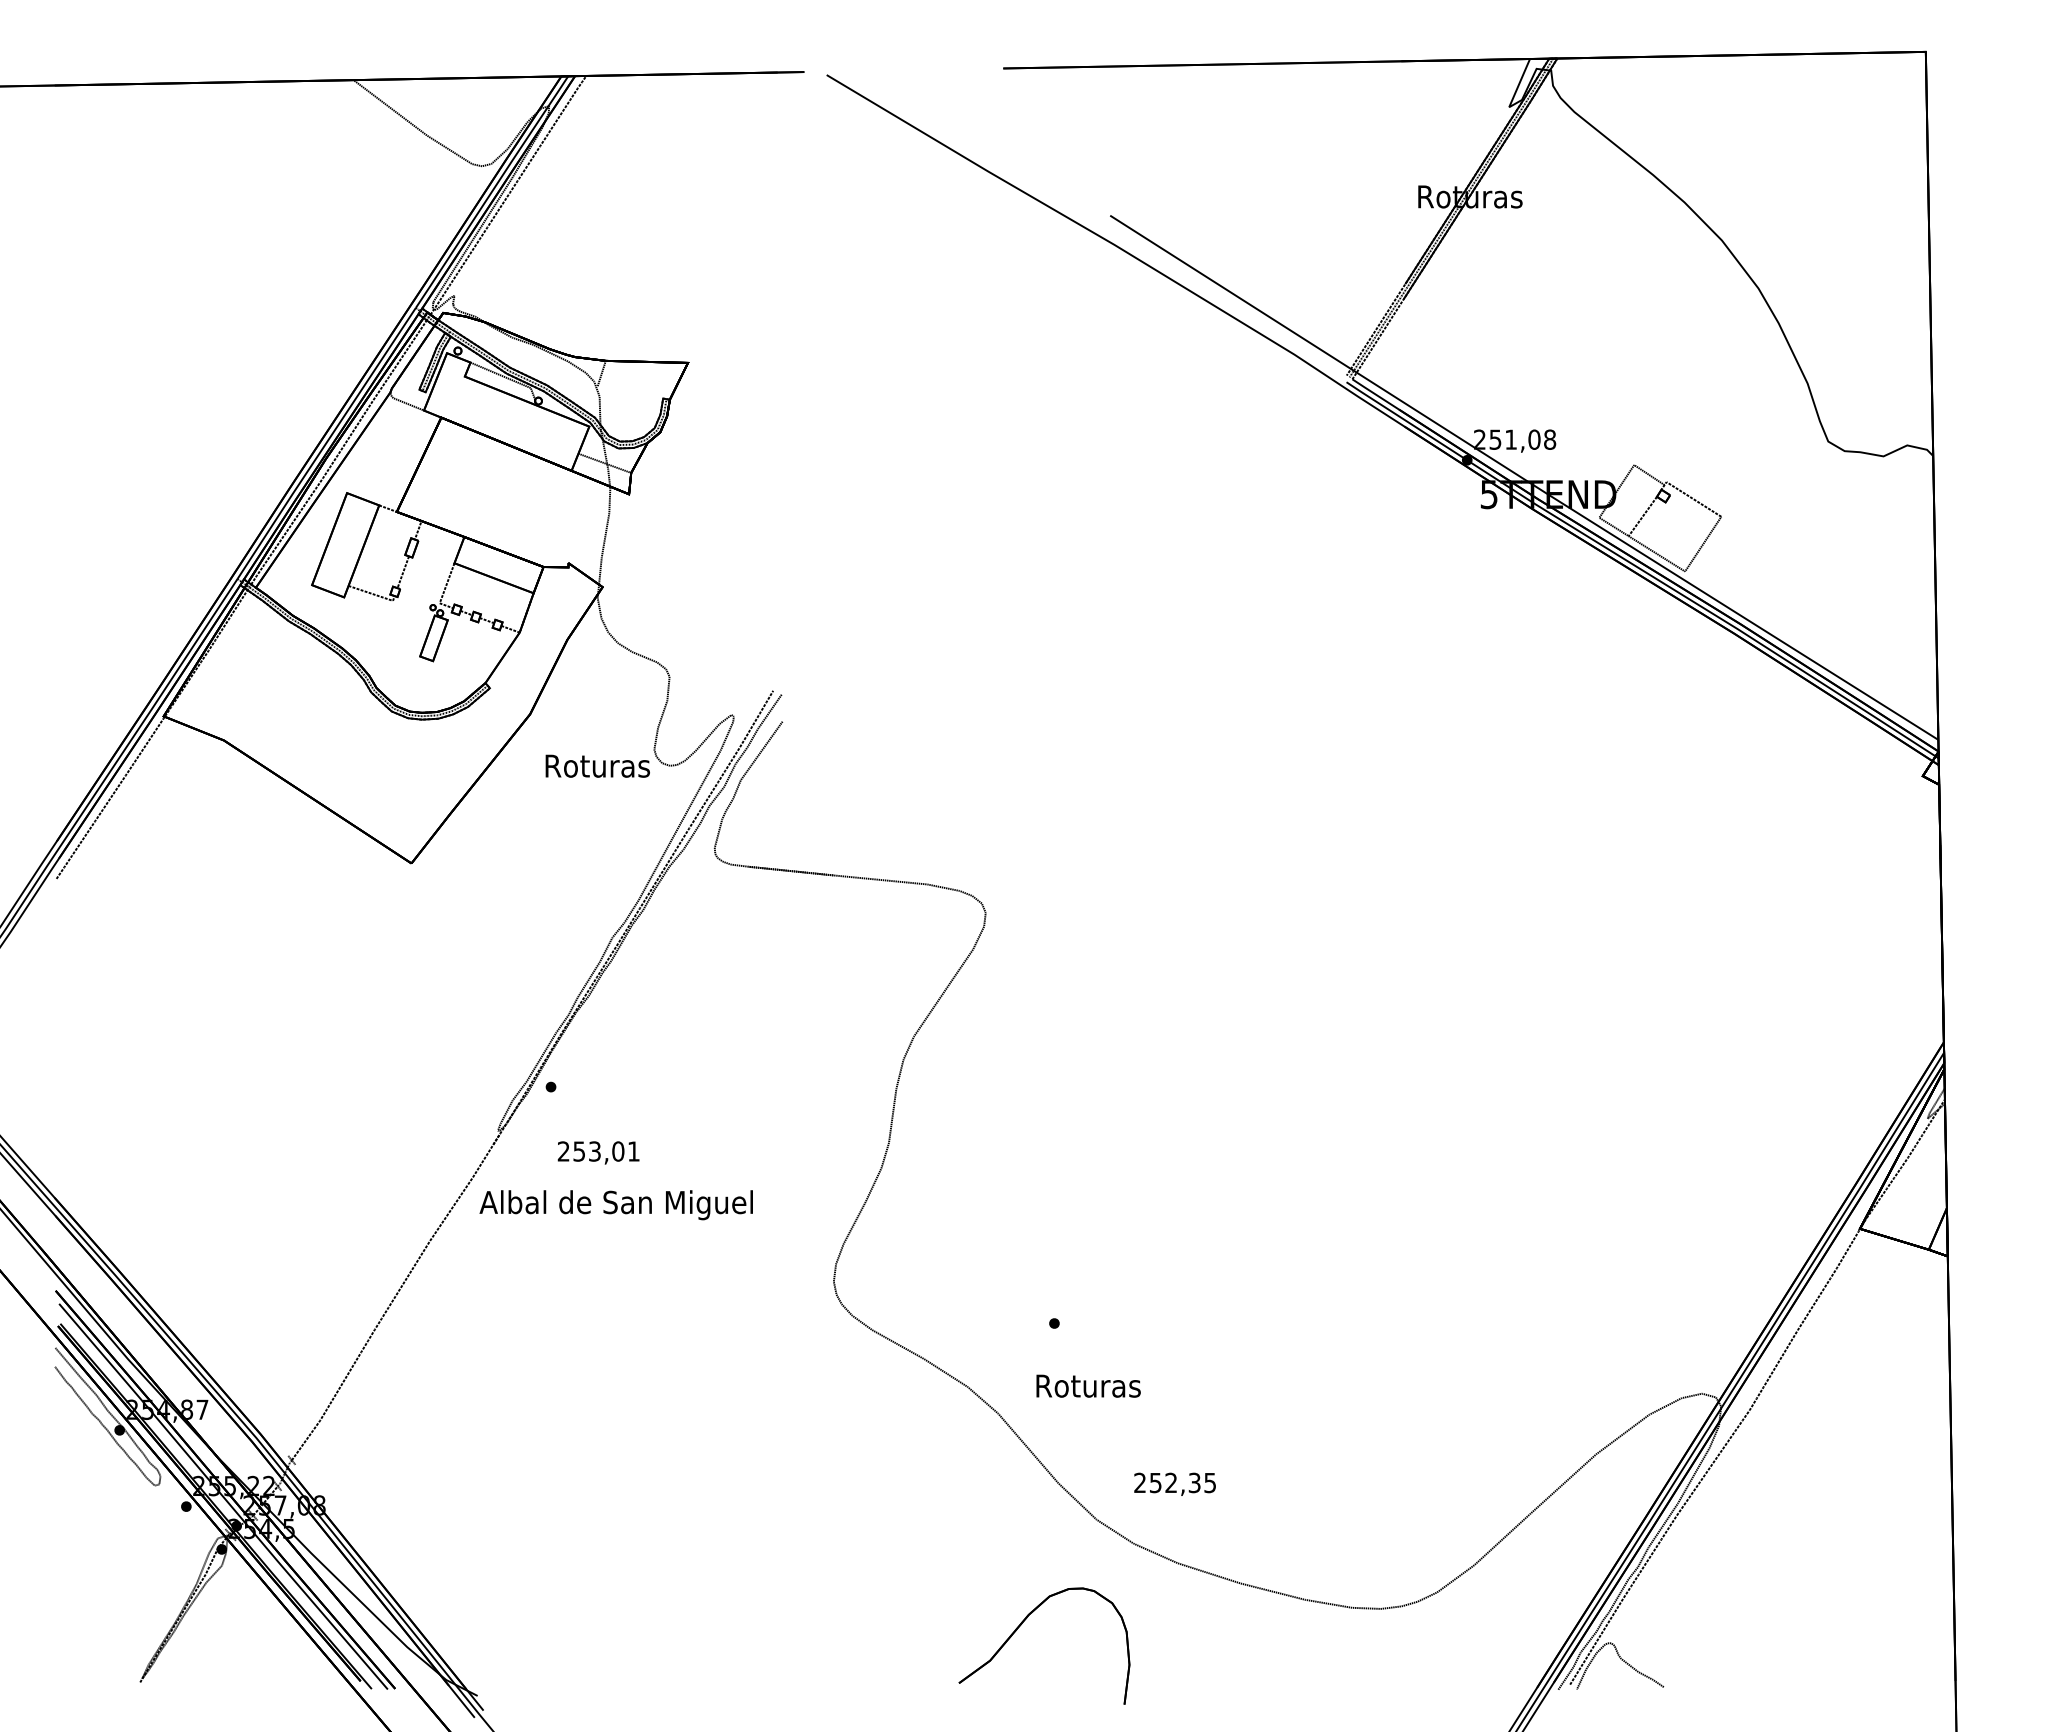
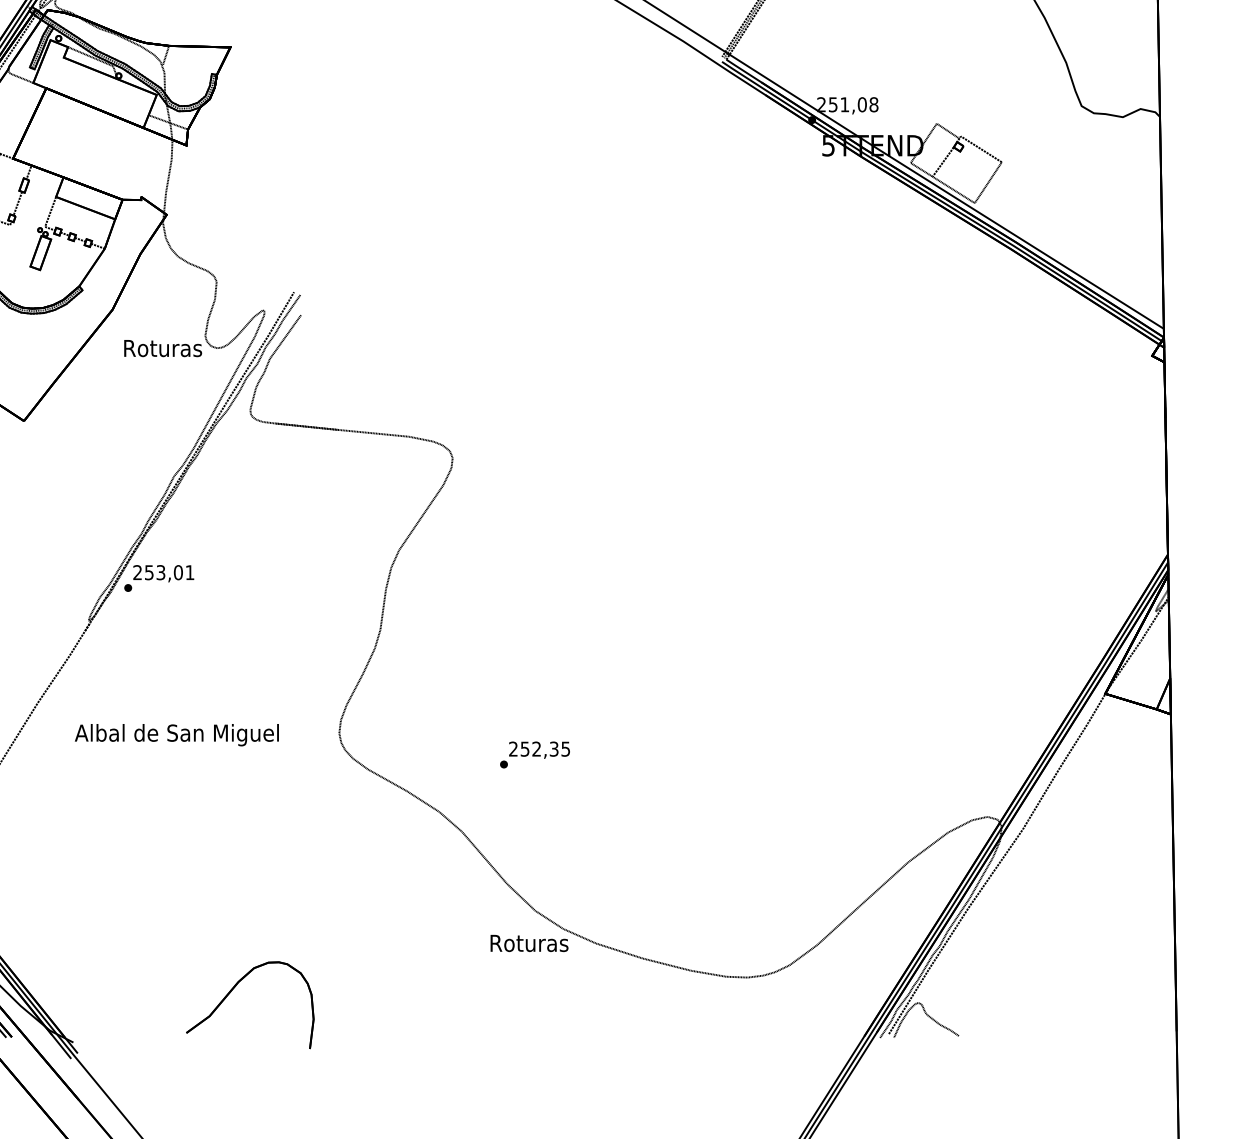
text: (598, 1152) -> (163, 573), moved
text: (615, 1205) -> (176, 735), moved
text: (1088, 1385) -> (529, 942), moved
text: (1174, 1483) -> (539, 749), moved
part: (1022, 1624) -> (233, 989), moved

